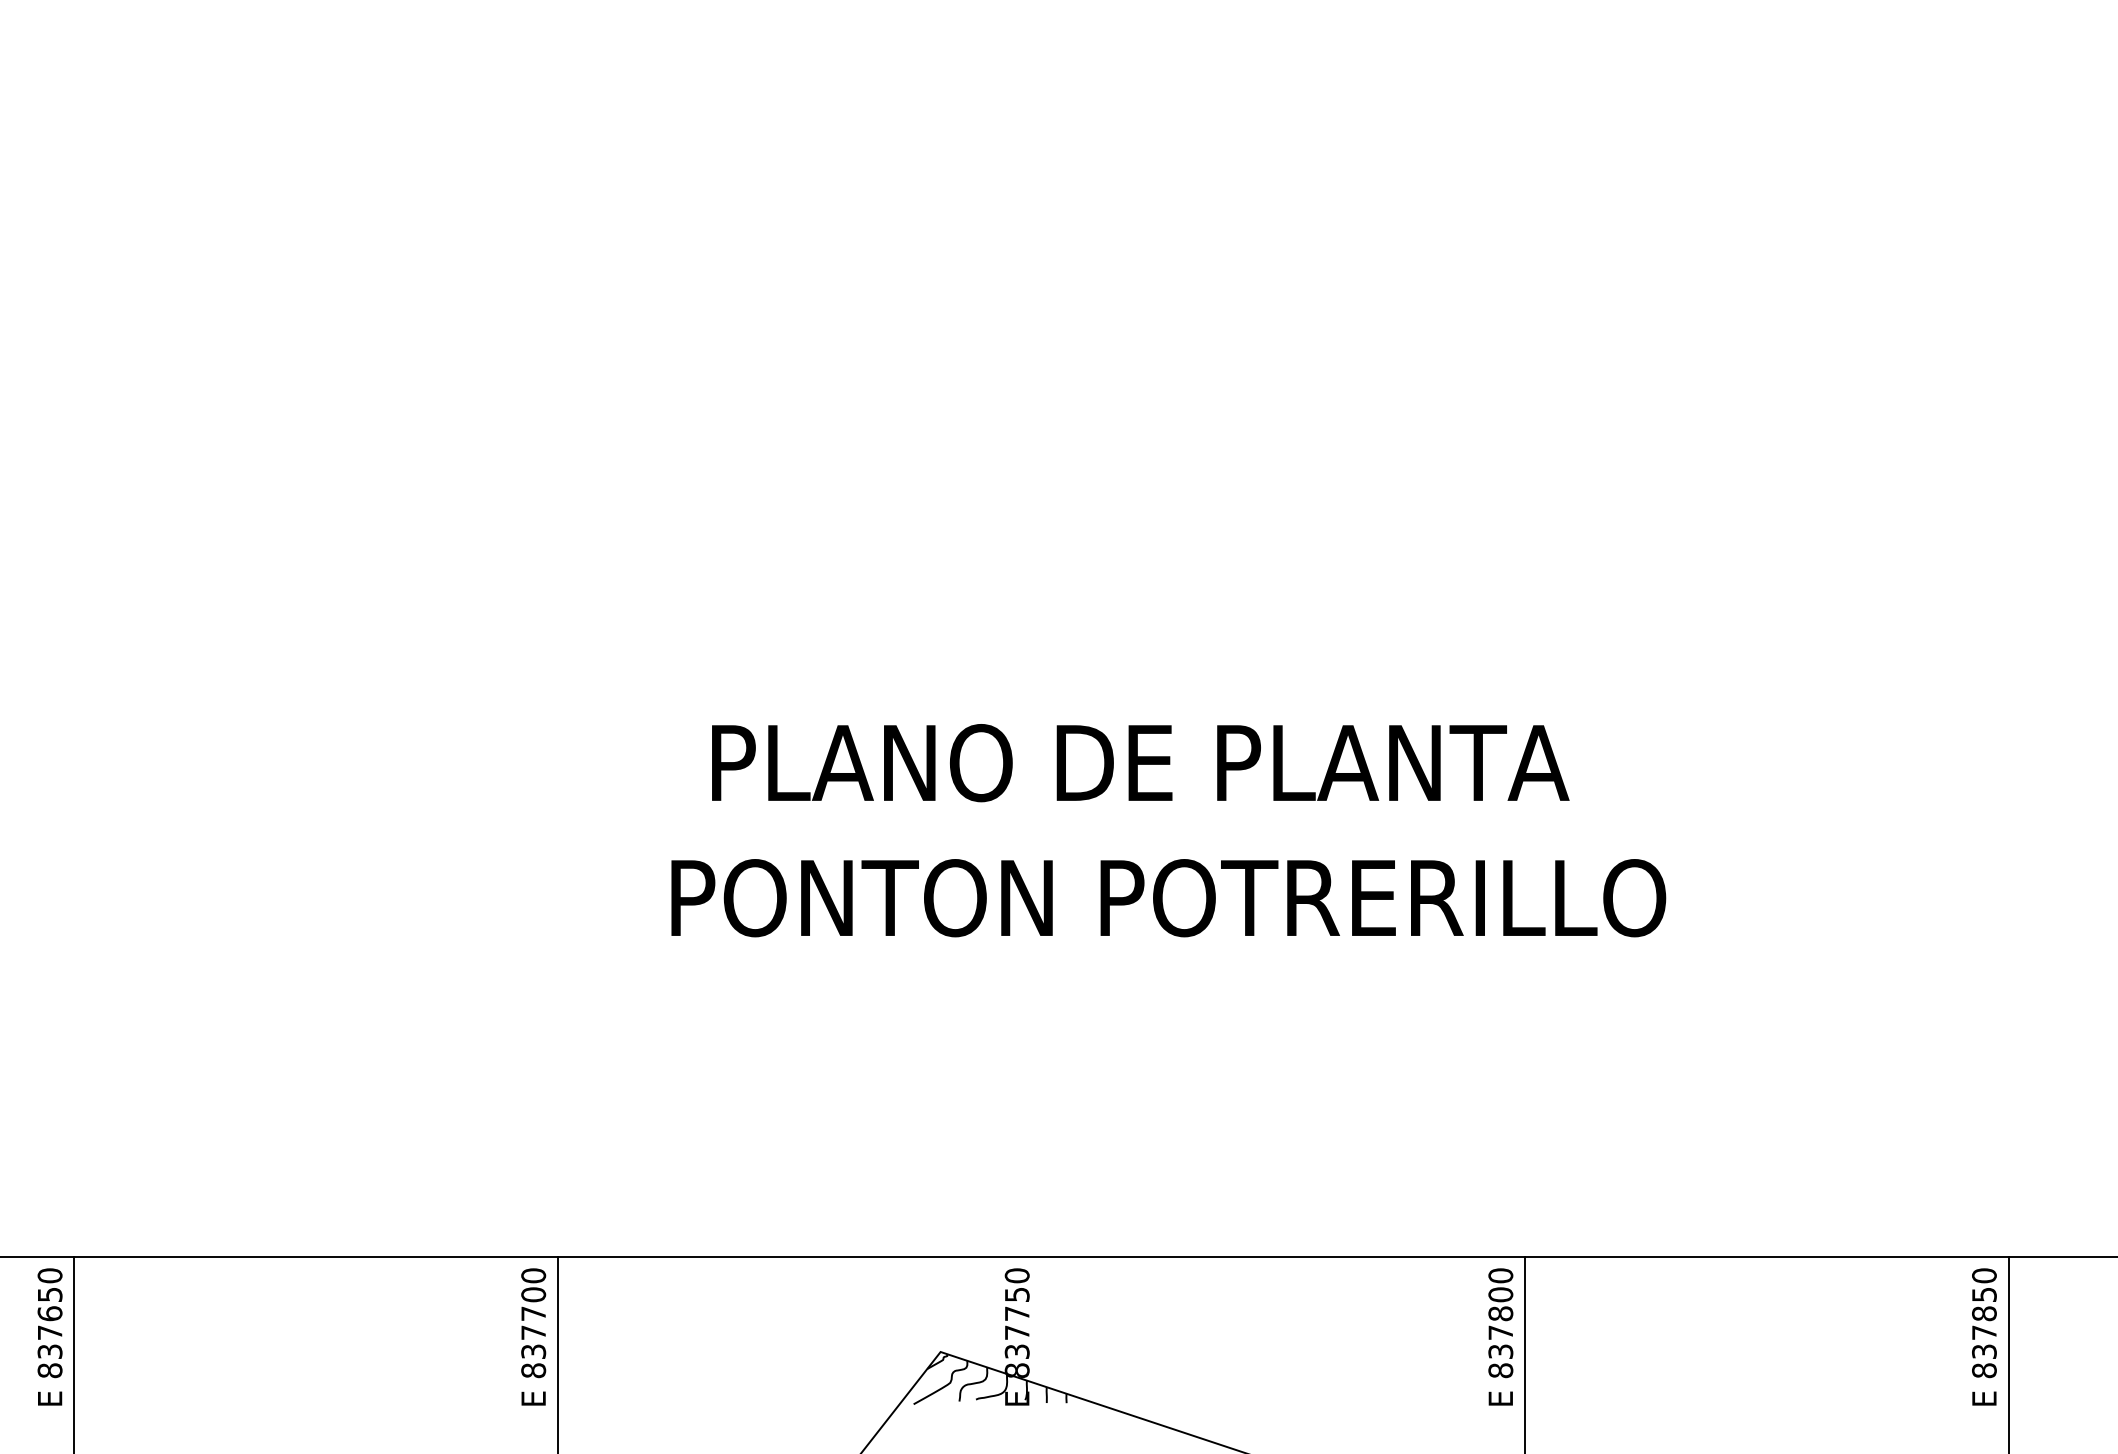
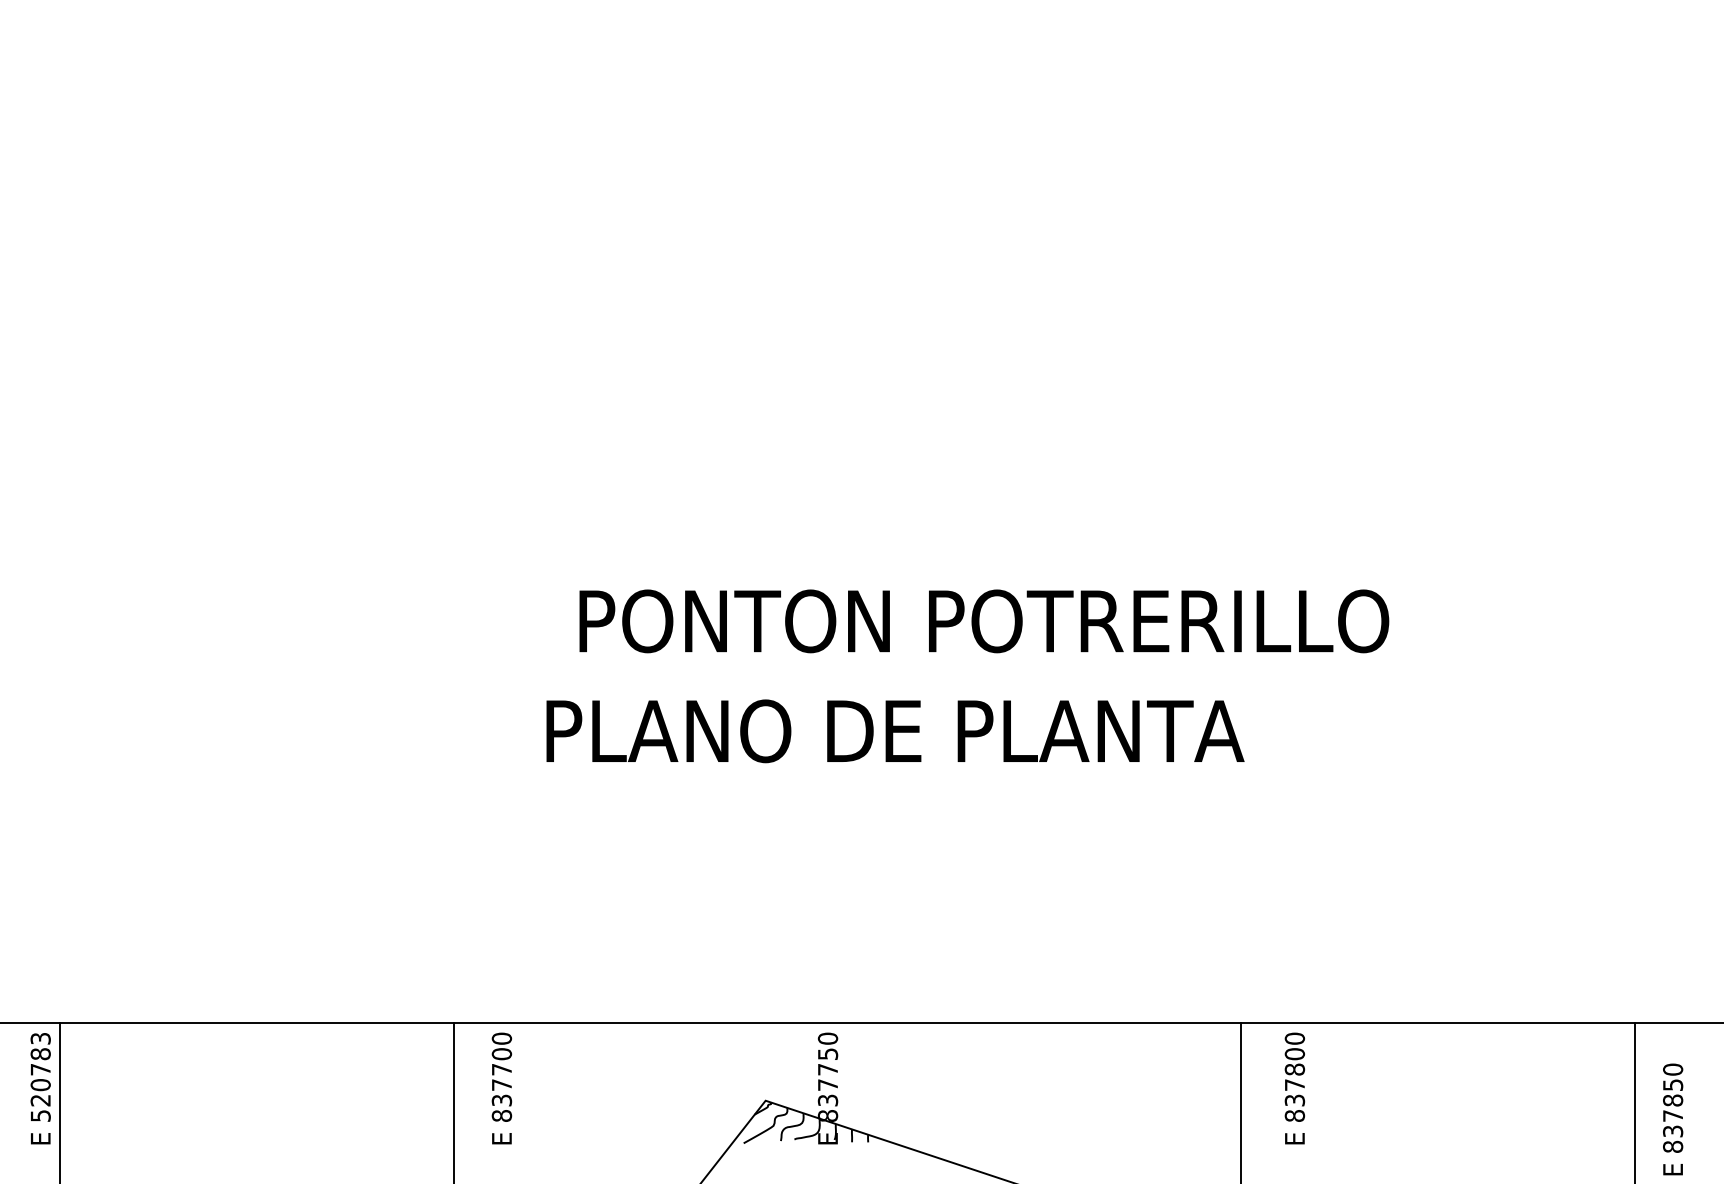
text: (1235, 763) -> (1005, 621), PLANO DE PLANTA -> PONTON POTRERILLO
text: (1194, 898) -> (972, 731), PONTON POTRERILLO -> PLANO DE PLANTA
text: (49, 1323) -> (40, 1077), 837650 -> 520783
text: (533, 1336) -> (501, 1088), moved
text: (1500, 1336) -> (1294, 1088), moved
text: (1984, 1336) -> (1673, 1119), moved

